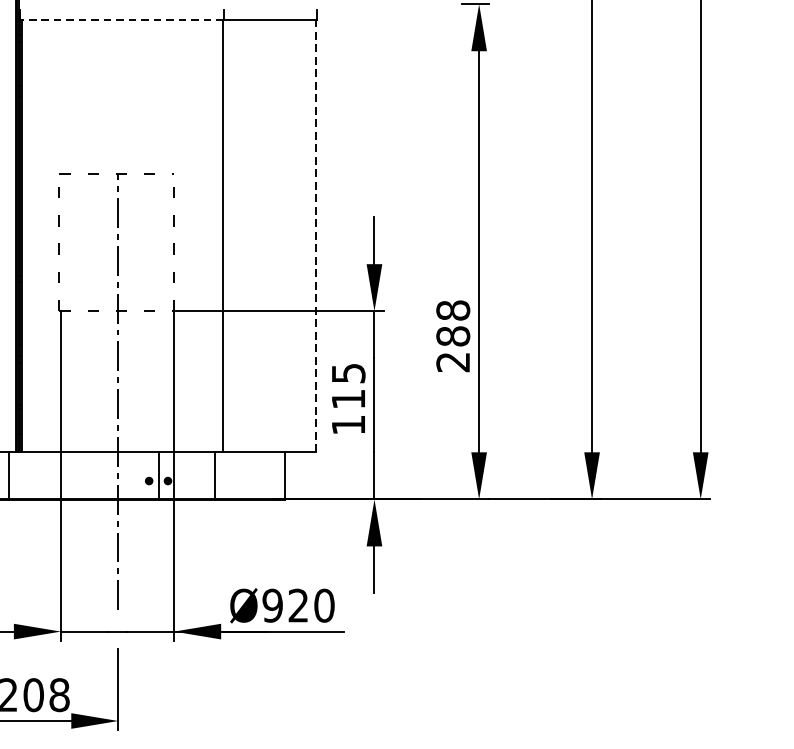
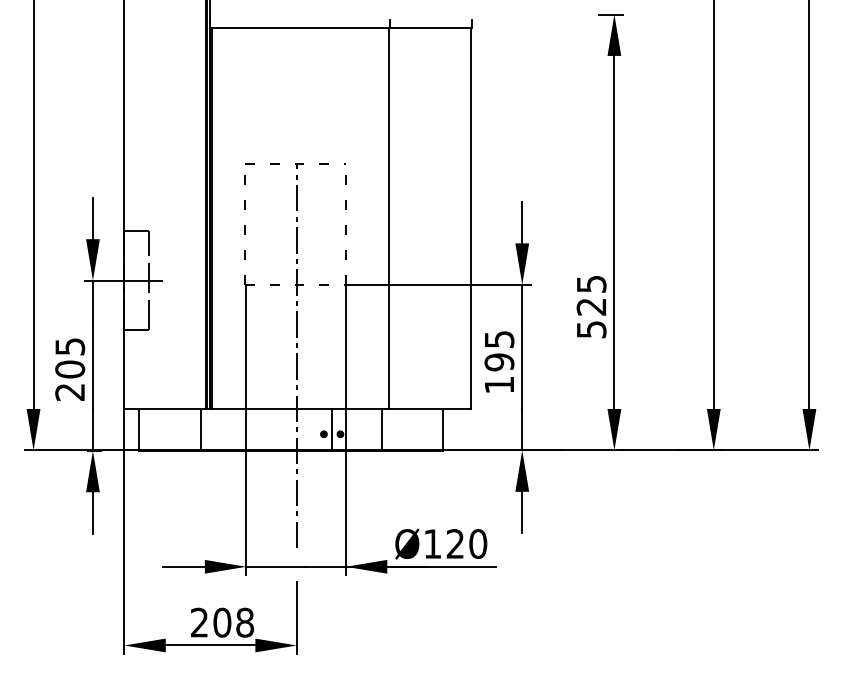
line: (122, 20) -> (300, 28), dashed -> solid
line: (315, 235) -> (470, 218), dashed -> solid
text: (453, 335) -> (591, 306), 288 -> 525
text: (348, 399) -> (499, 362), 115 -> 195
text: (272, 605) -> (432, 543), Ø920 -> Ø120

